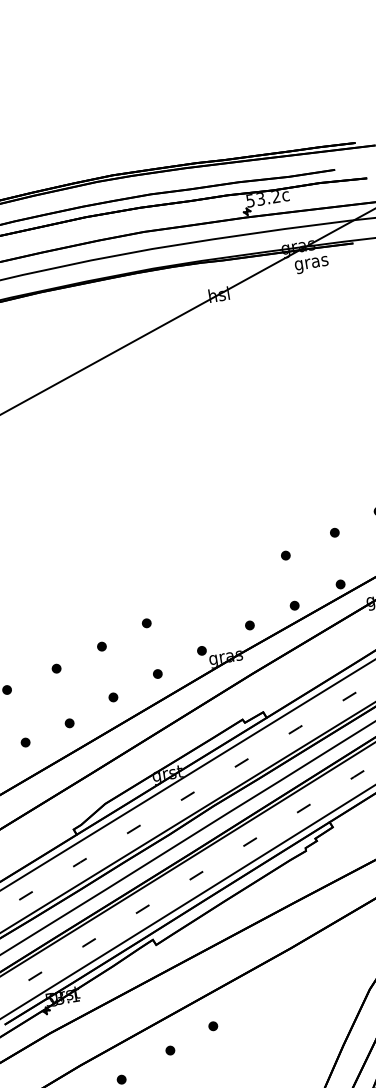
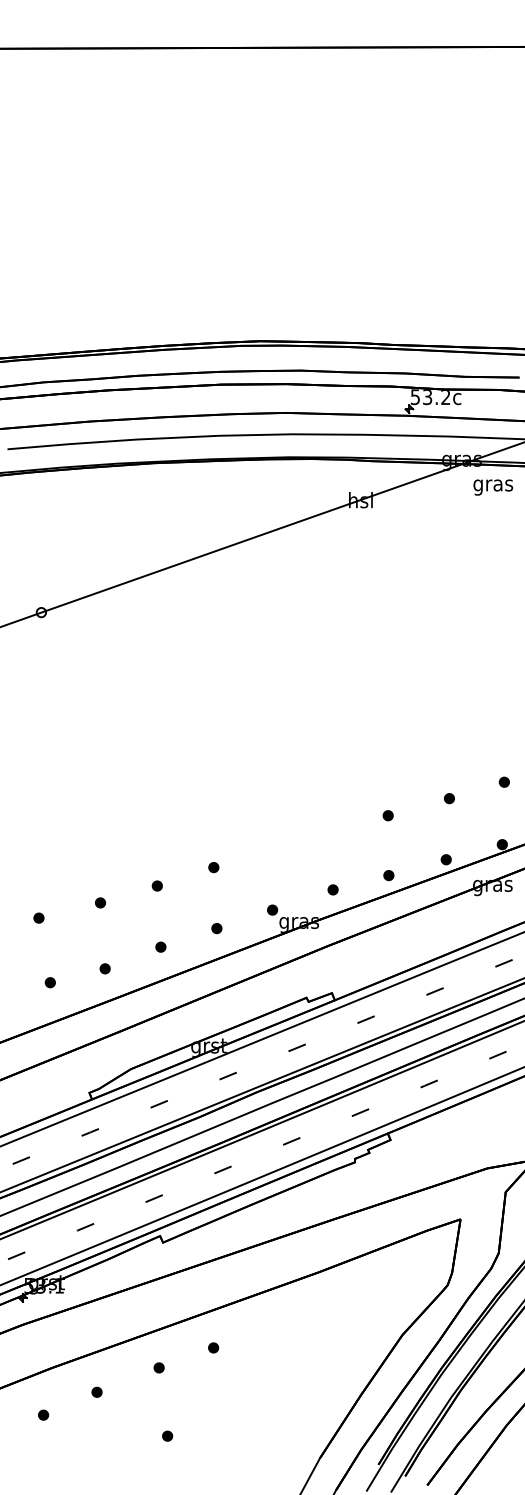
text: (312, 264) -> (493, 487), moved

